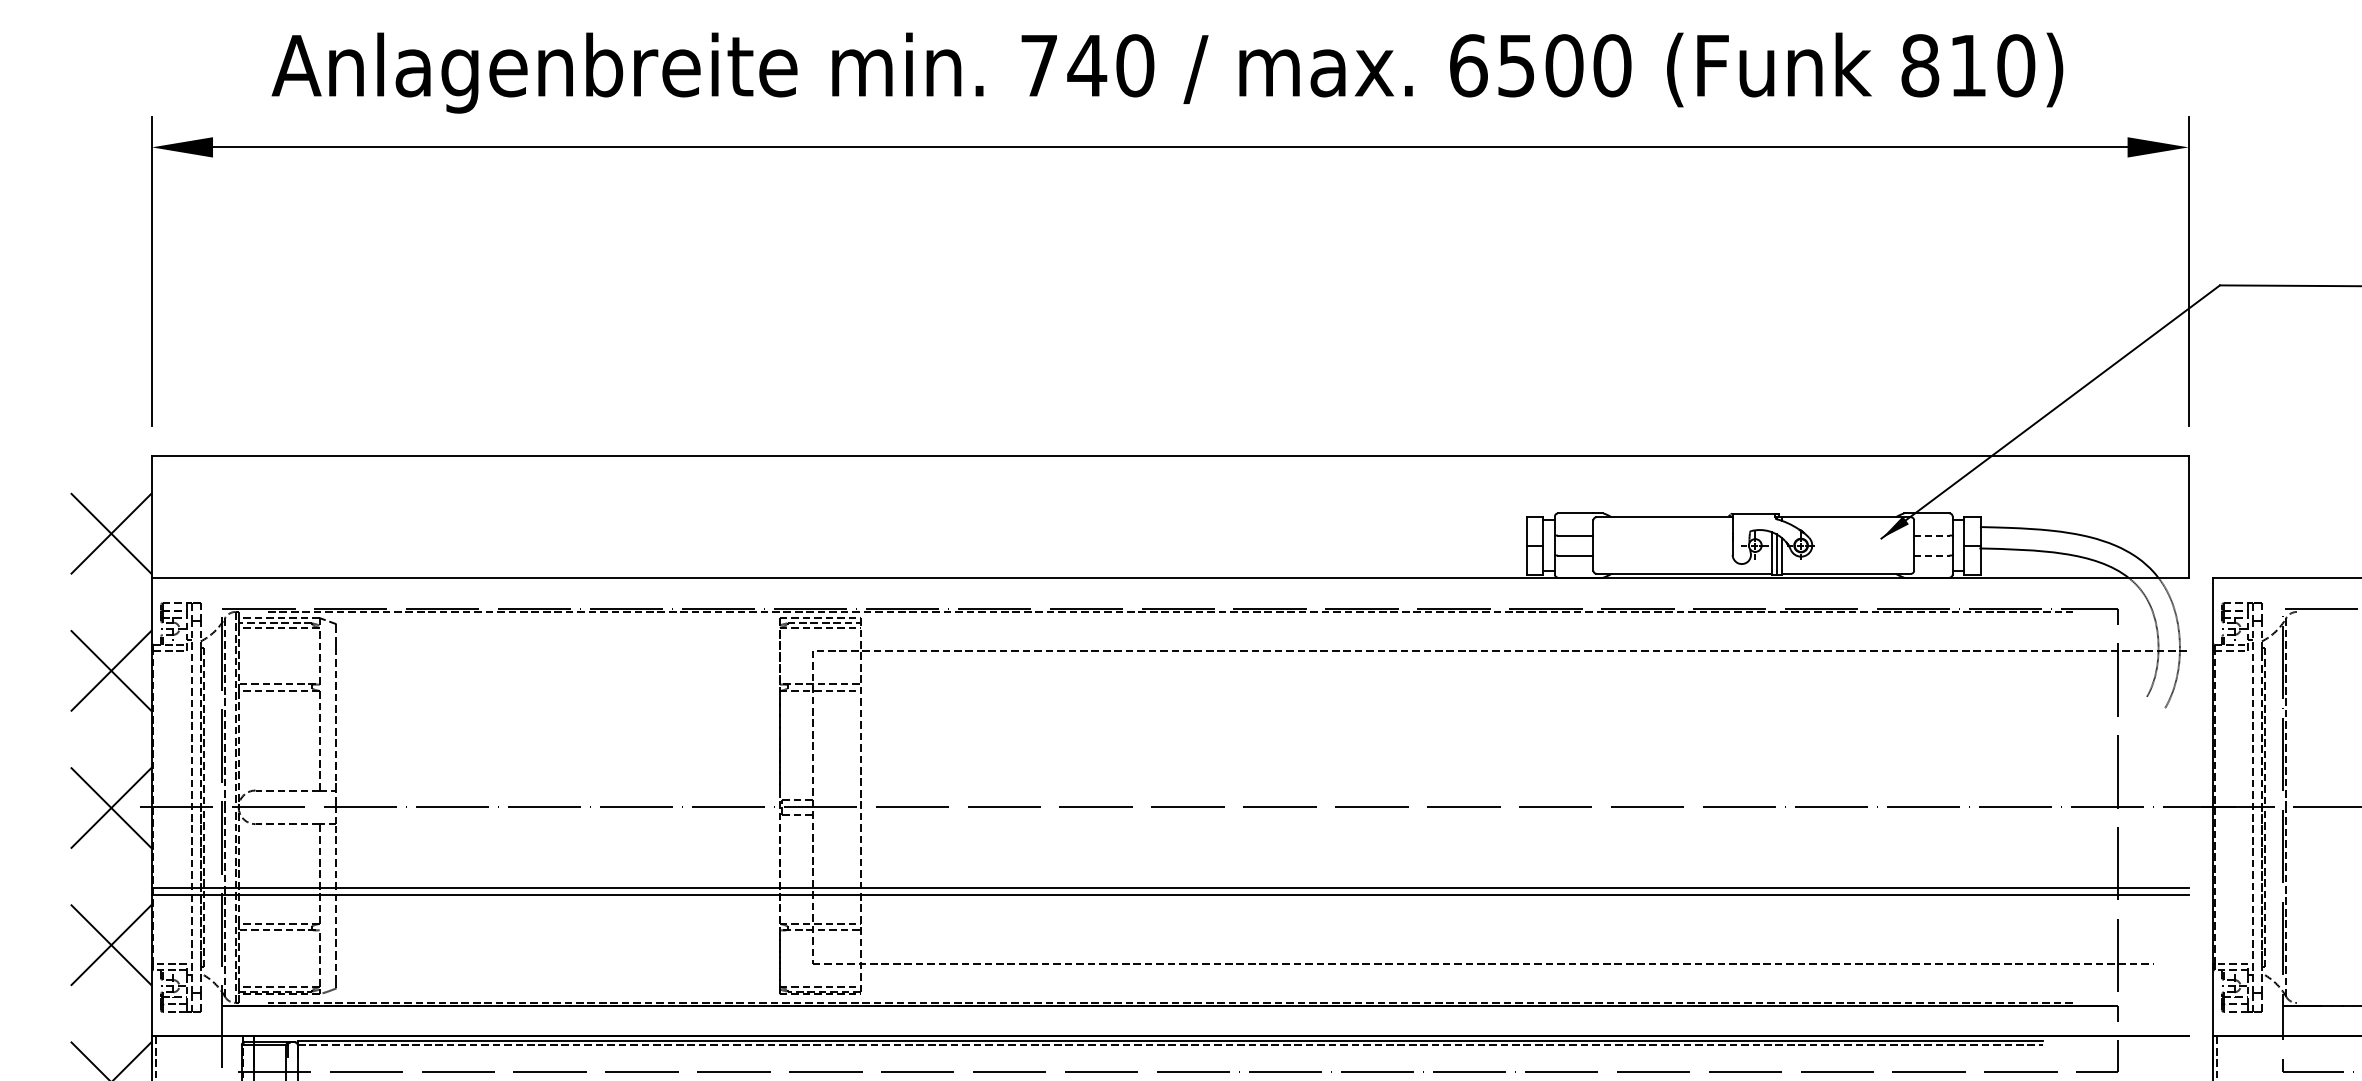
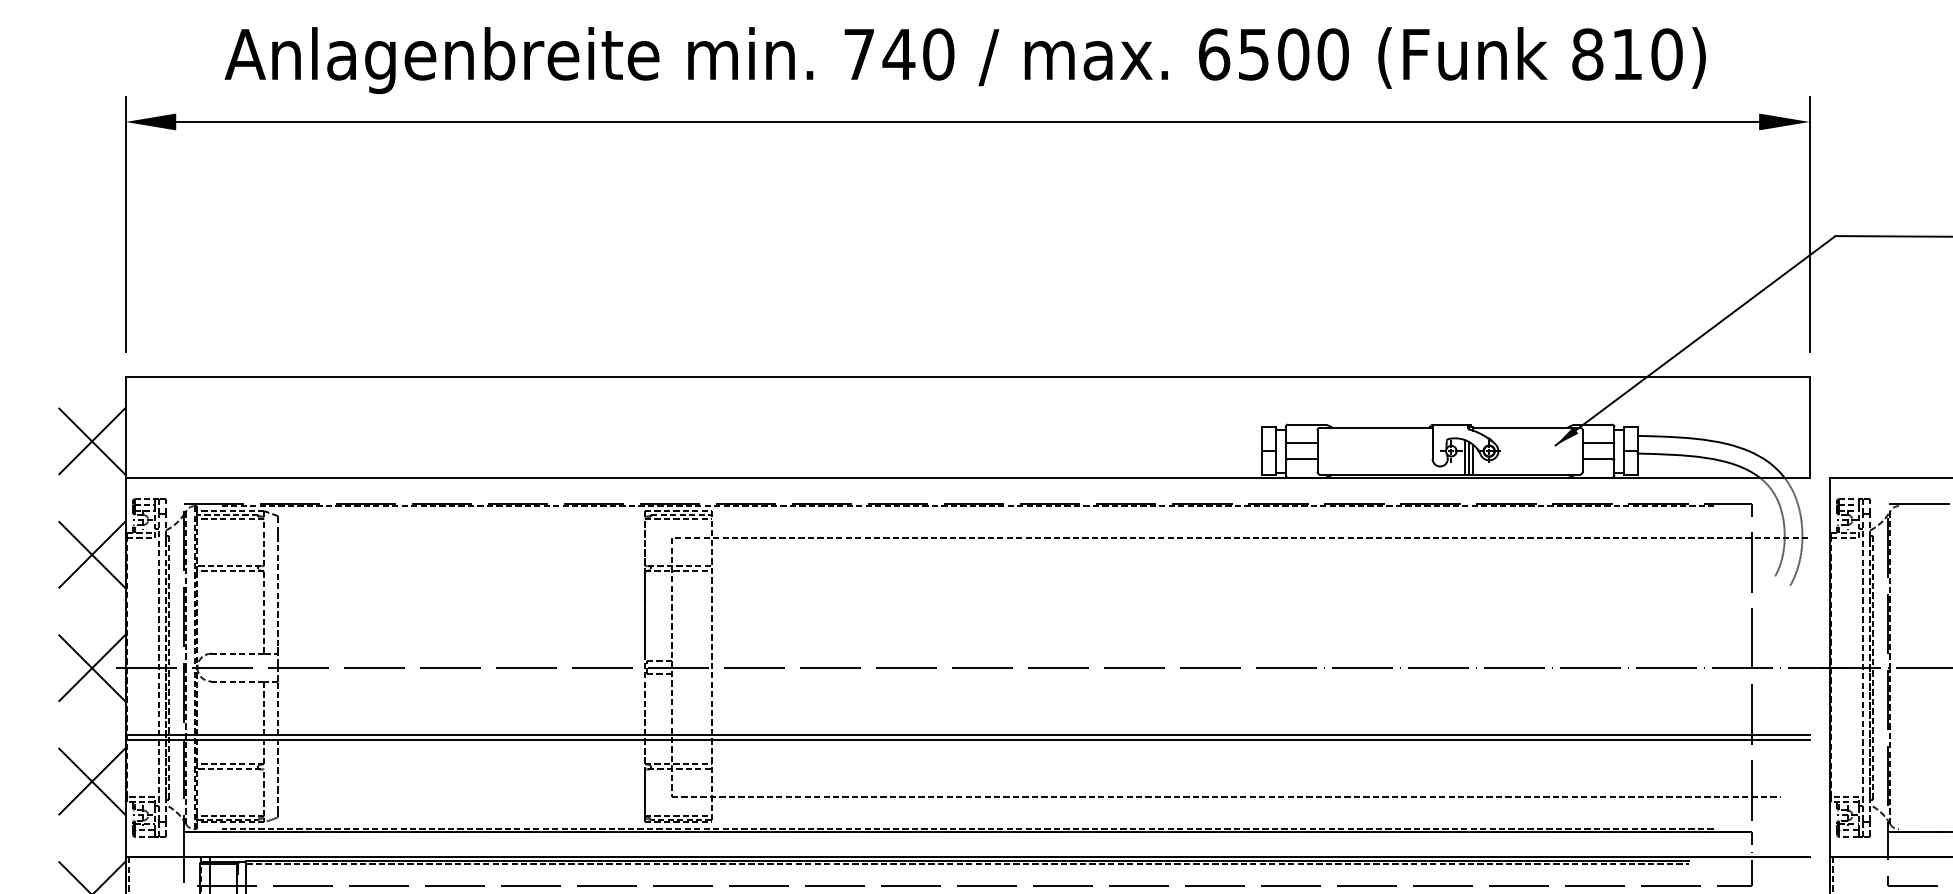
line: (1931, 535) -> (1597, 442), dashed -> solid
line: (1931, 555) -> (1597, 459), dashed -> solid

